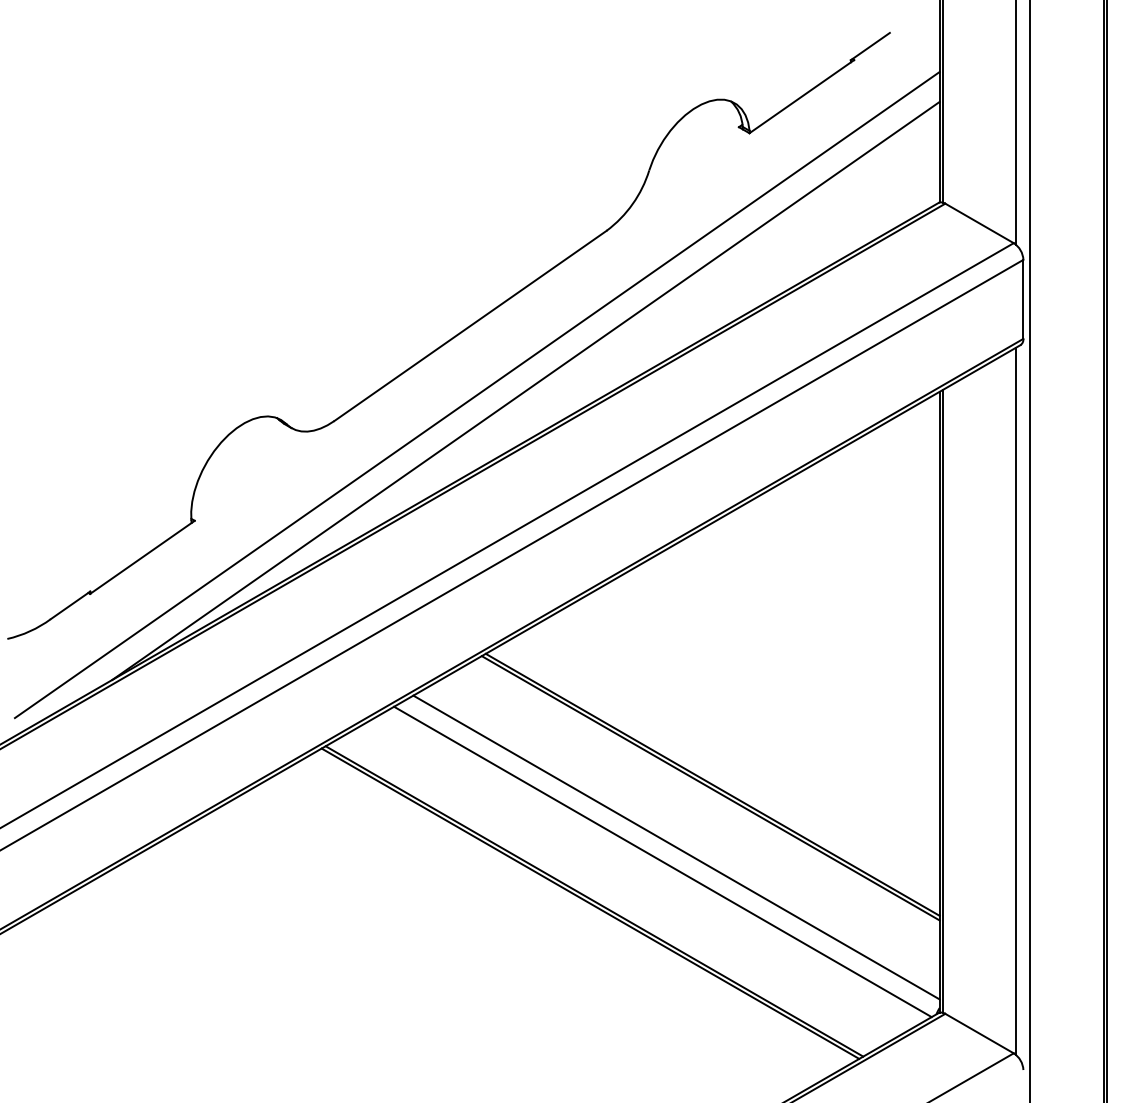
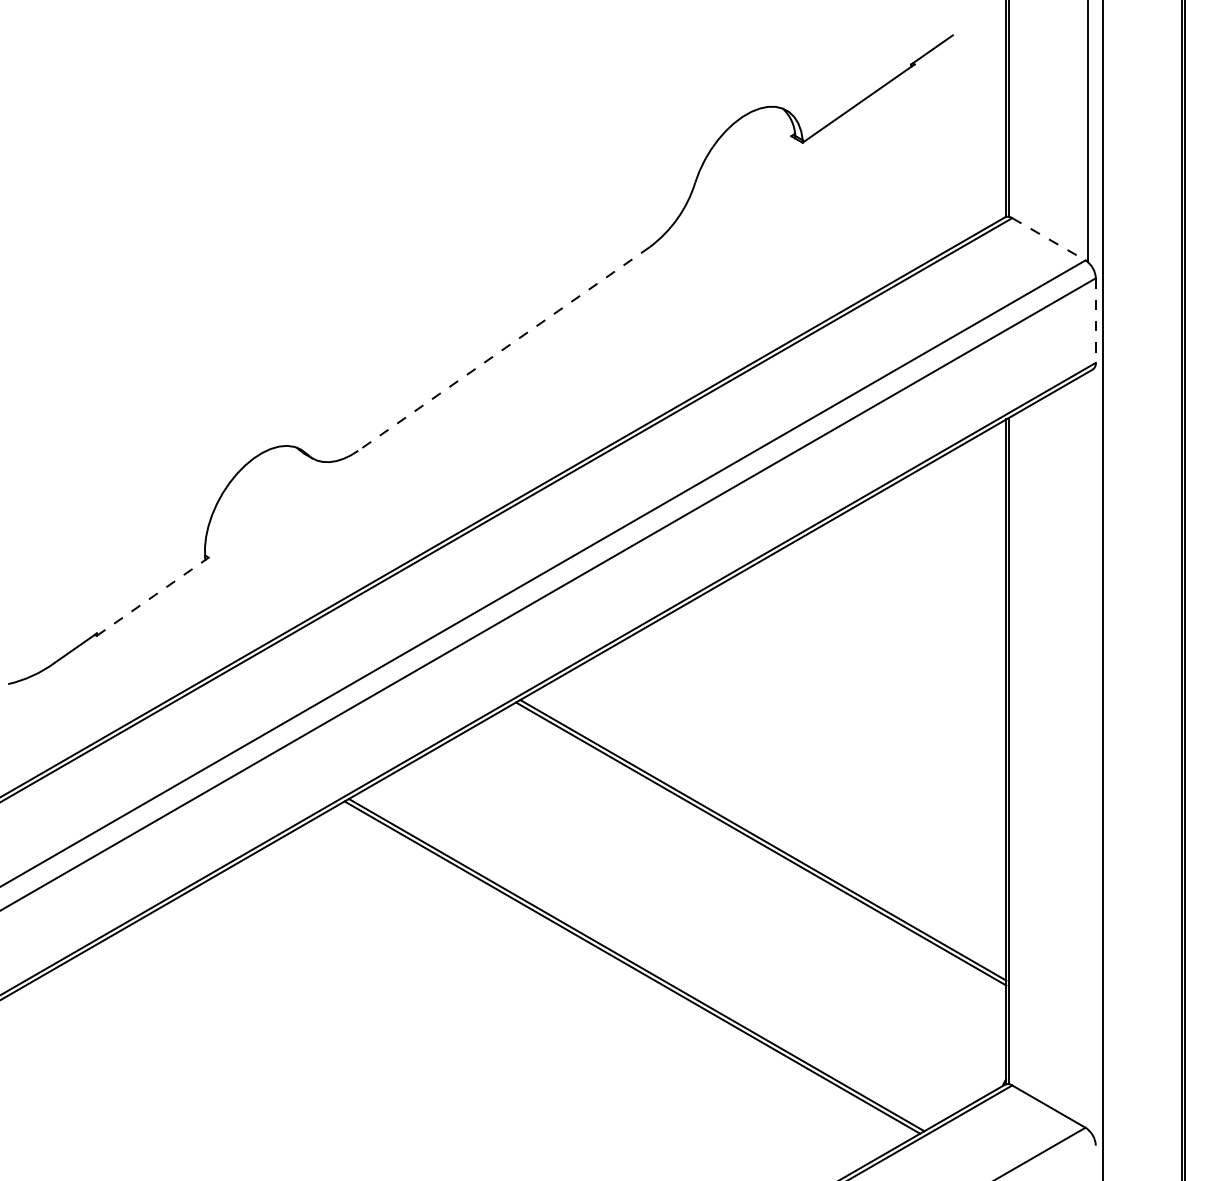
line: (980, 223) -> (1049, 239), solid -> dashed
line: (1023, 300) -> (1095, 321), solid -> dashed
line: (470, 325) -> (503, 348), solid -> dashed
line: (526, 390) -> (563, 418), removed
line: (477, 394) -> (511, 422), removed
line: (143, 557) -> (153, 596), solid -> dashed
line: (1016, 700) -> (1088, 750), removed
line: (676, 847) -> (724, 907), removed
line: (662, 861) -> (709, 922), removed

